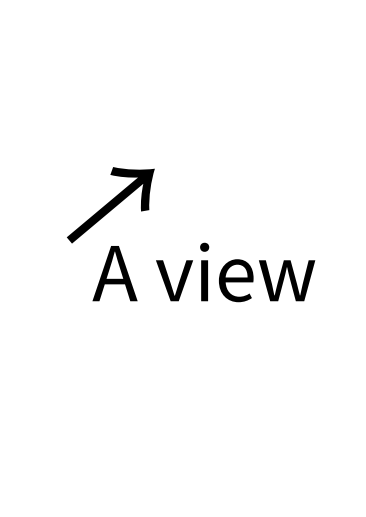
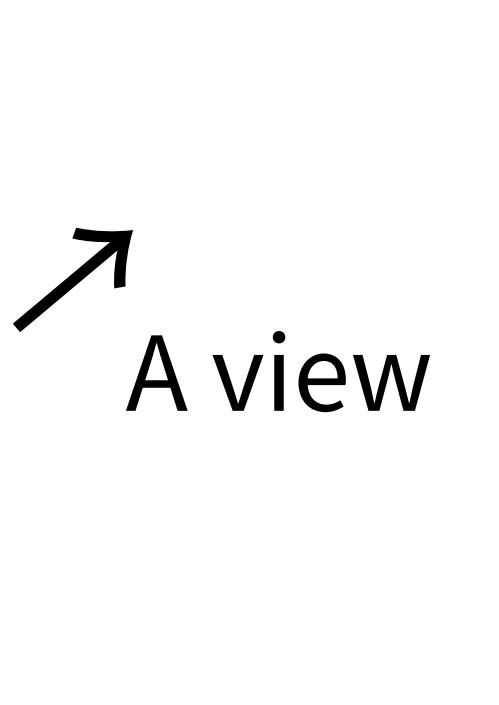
text: (110, 204) -> (72, 279), moved

